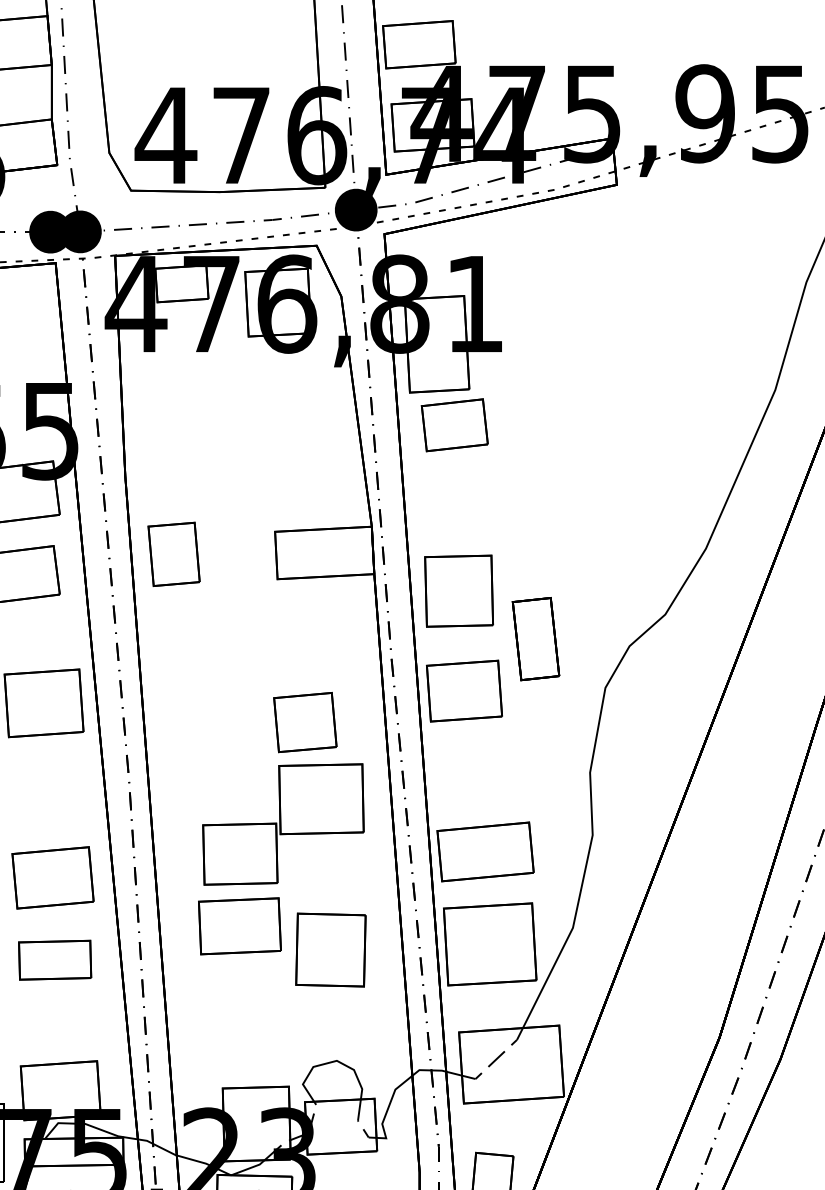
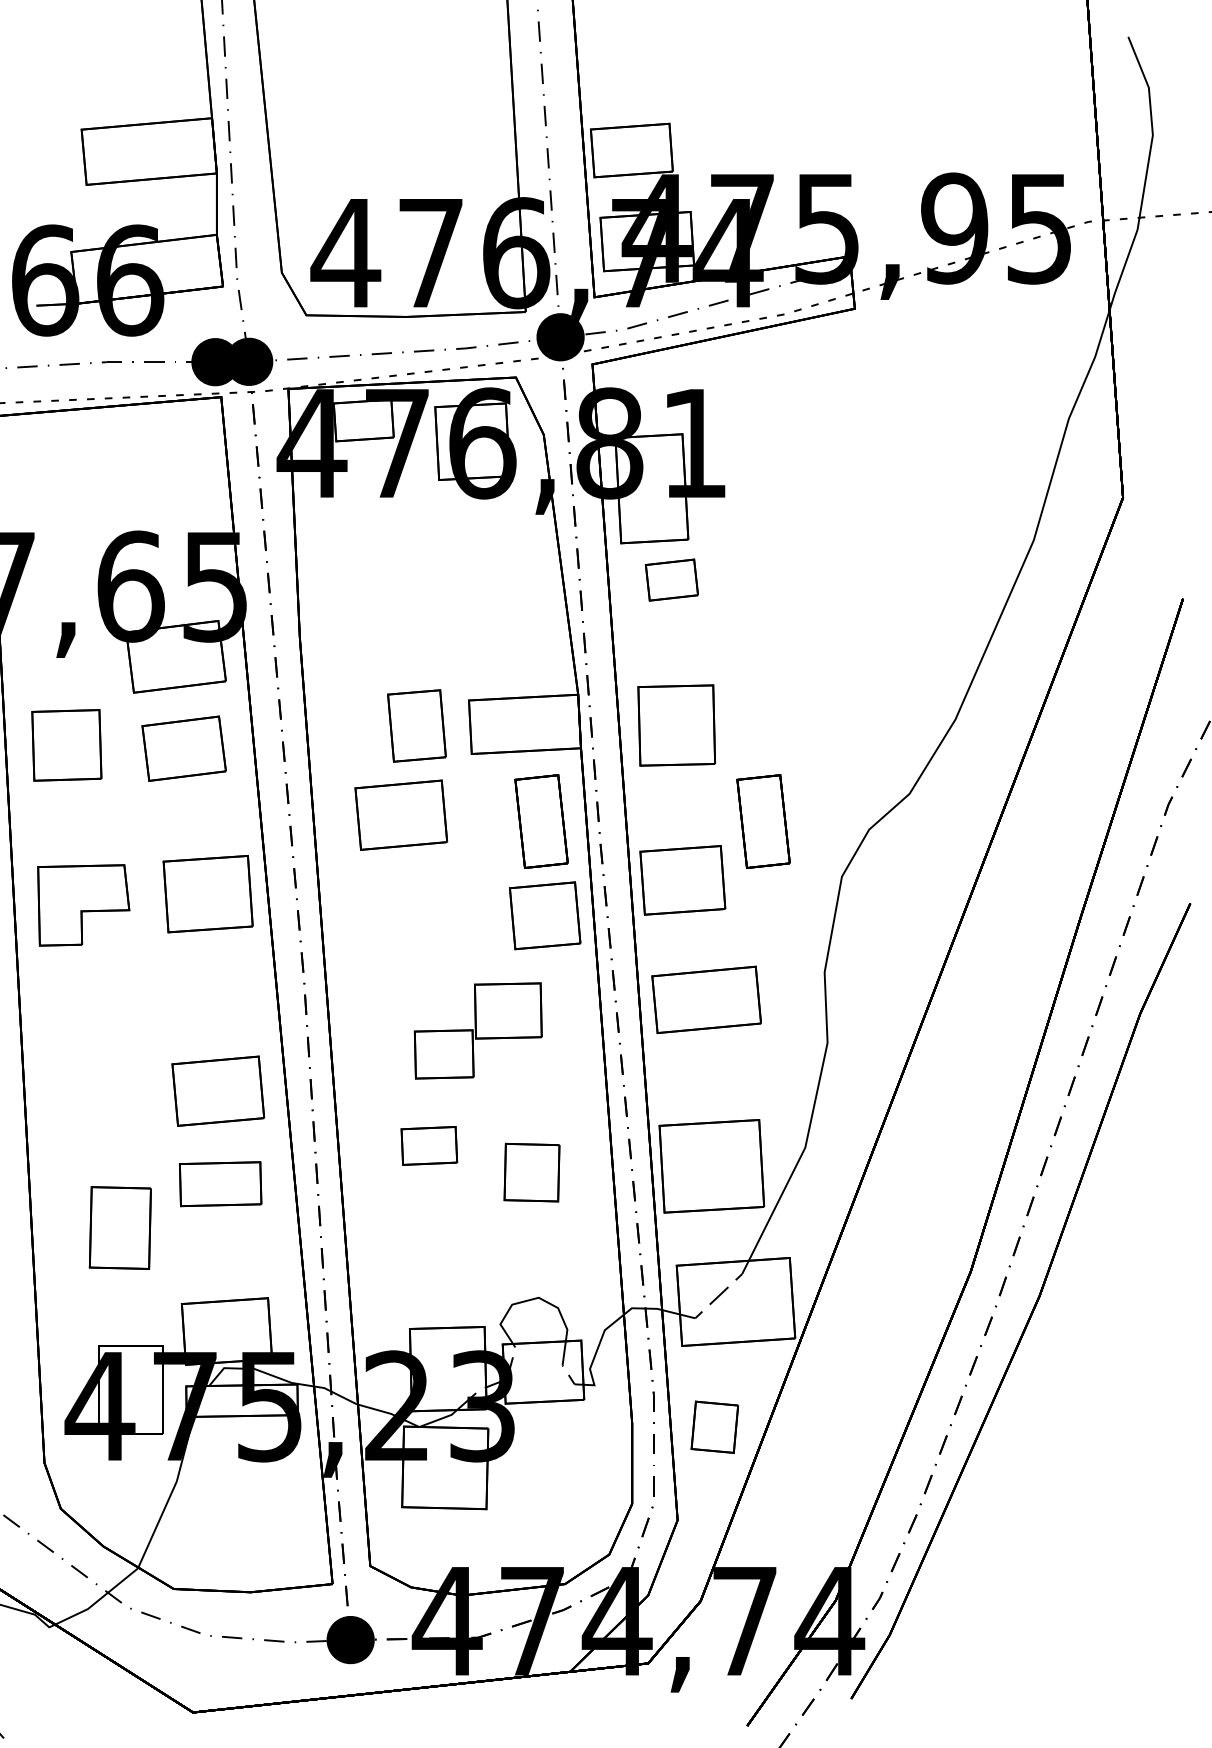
part: (454, 424) -> (671, 579), size x0.7
part: (173, 553) -> (416, 725), moved
part: (458, 591) -> (676, 725), moved
part: (215, 632) -> (401, 814), added
part: (339, 639) -> (541, 821), added
part: (305, 722) -> (545, 915), moved
part: (282, 824) -> (477, 1030), size x0.7
part: (485, 851) -> (706, 999), moved
part: (240, 925) -> (429, 1145), size x0.6
part: (330, 949) -> (531, 1172), size x0.7

